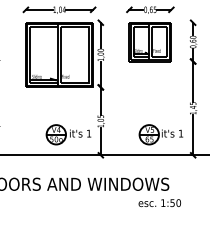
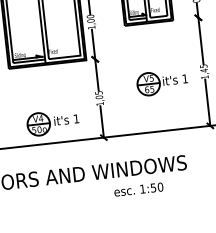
part: (68, 134) -> (52, 122), moved
part: (160, 134) -> (161, 82), moved
text: (159, 203) -> (138, 190), moved

